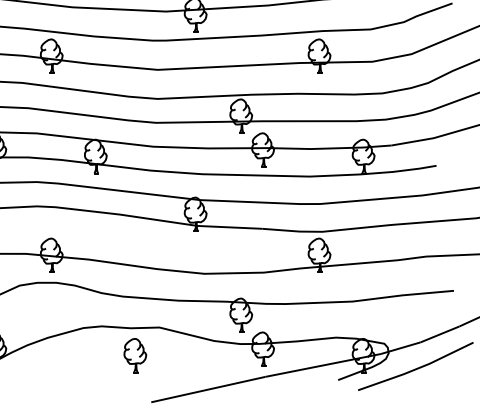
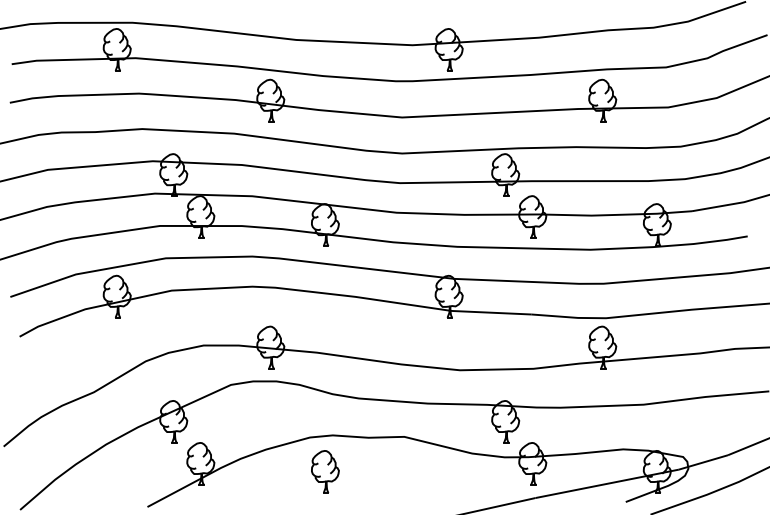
part: (135, 355) -> (325, 471), moved

